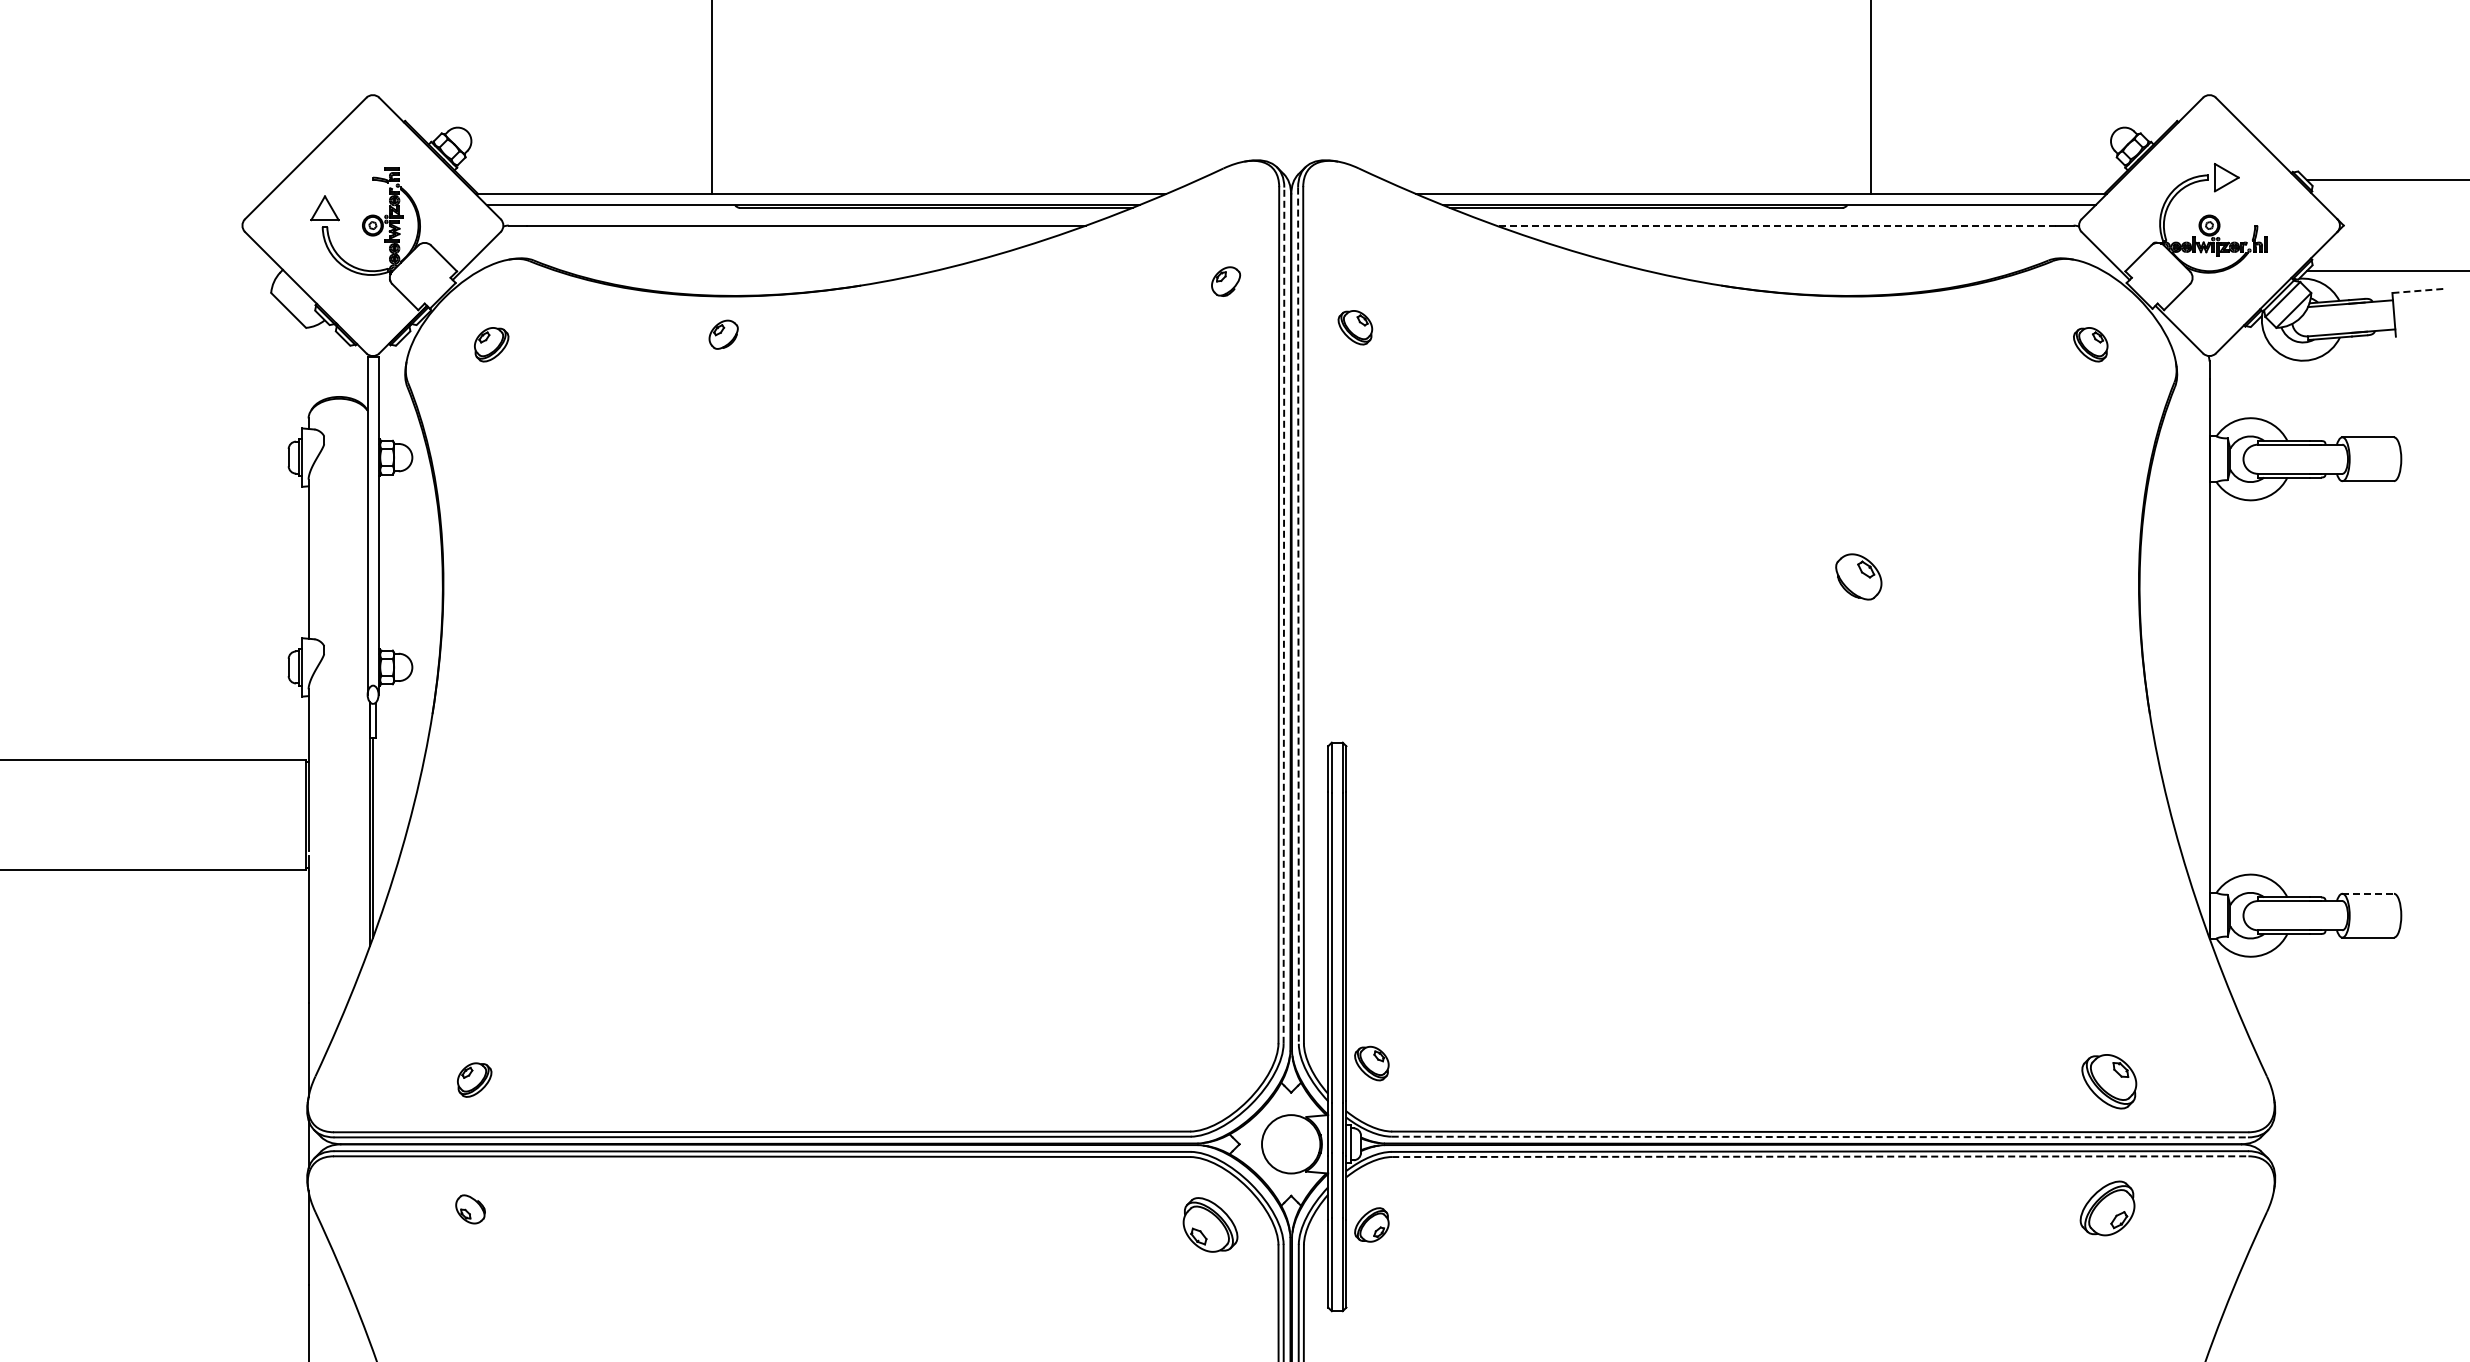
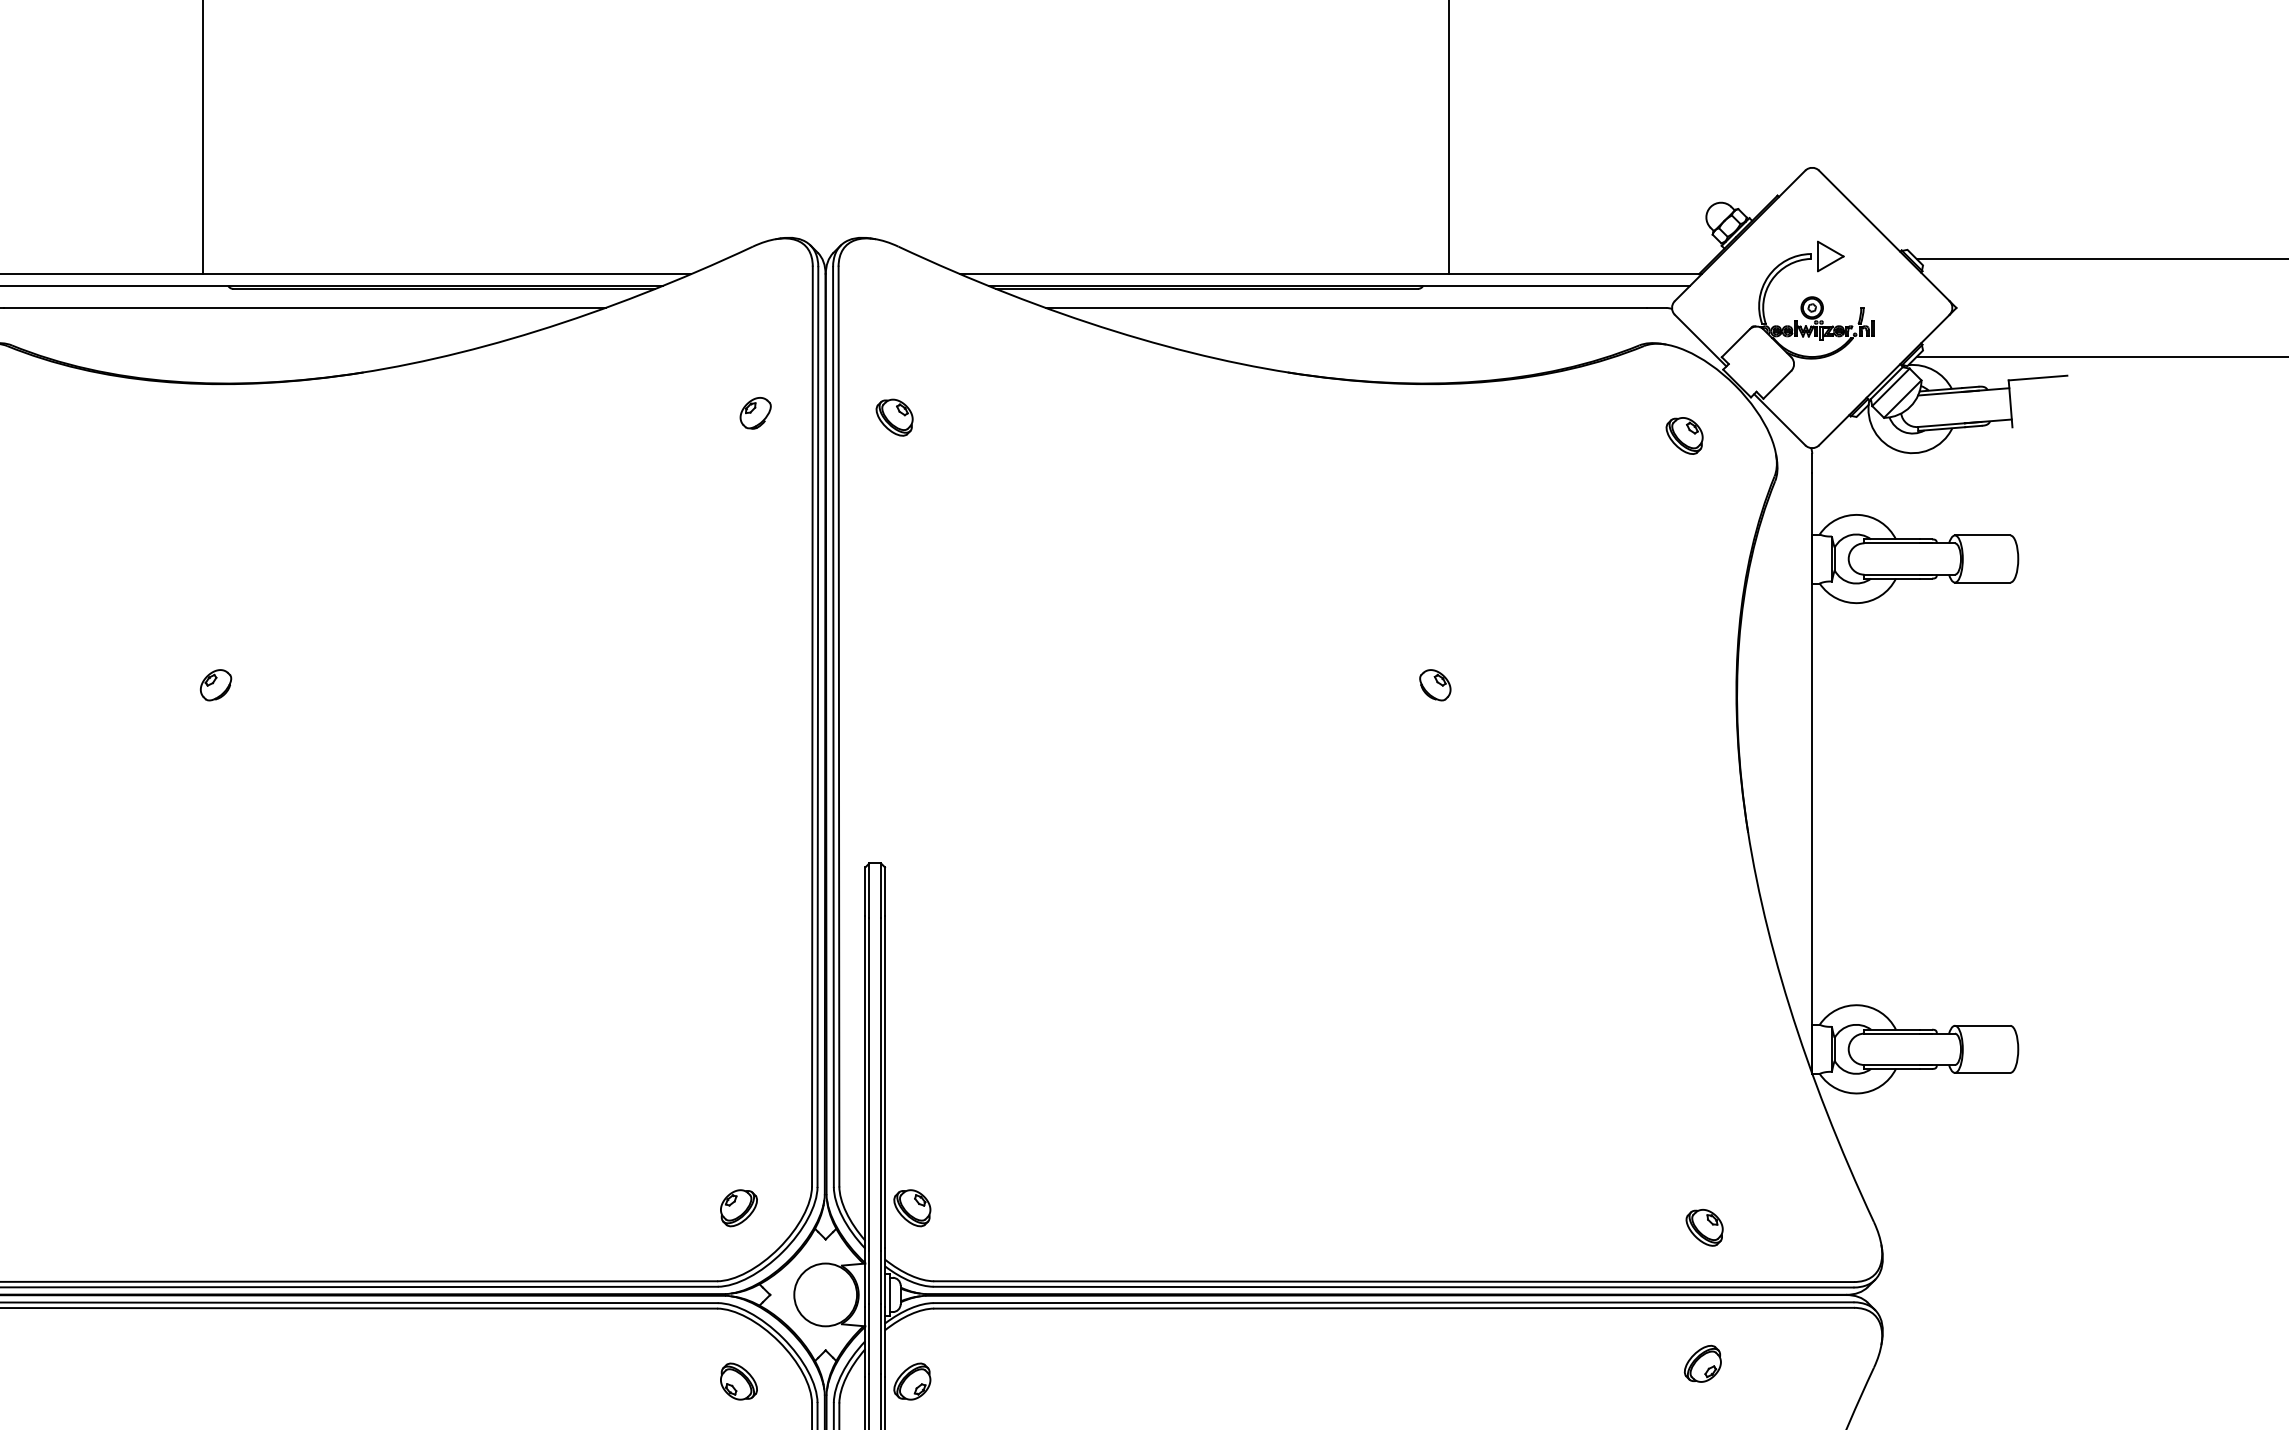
line: (1775, 225) -> (1345, 307), dashed -> solid
part: (1226, 281) -> (756, 413), moved
line: (2420, 290) -> (2038, 377), dashed -> solid
part: (723, 334) -> (215, 684), moved
part: (1858, 576) -> (1435, 684), size x0.62
line: (1283, 615) -> (817, 726), dashed -> solid
line: (1298, 616) -> (833, 727), dashed -> solid
line: (2368, 893) -> (1983, 1025), dashed -> solid
part: (1210, 1063) -> (738, 1208), added
part: (2109, 1081) -> (1704, 1227), size x0.62
line: (1820, 1137) -> (1394, 1287), dashed -> solid
line: (1820, 1156) -> (1394, 1308), dashed -> solid
part: (2107, 1208) -> (1702, 1363), size x0.62
part: (1210, 1224) -> (738, 1381), size x0.62

